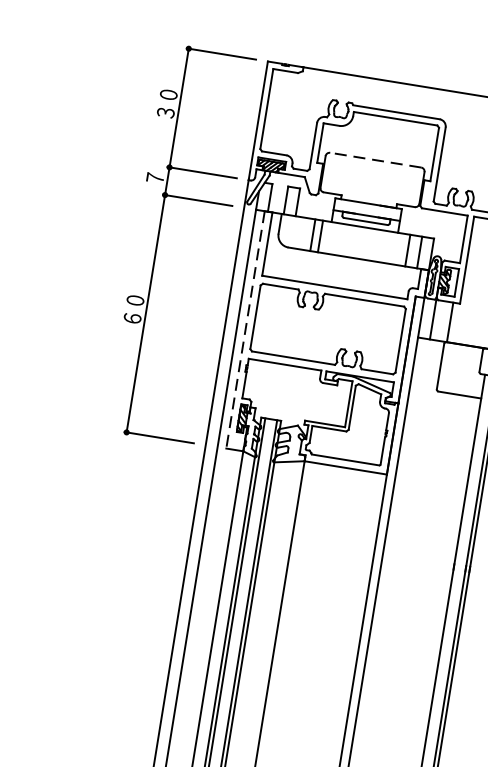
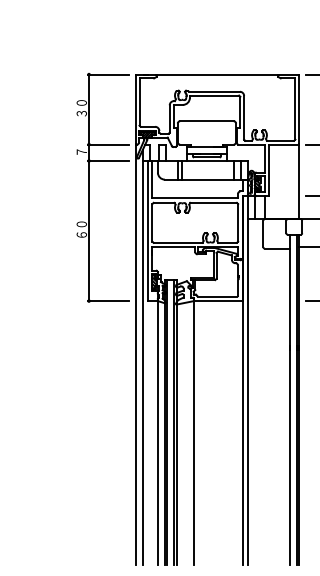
line: (374, 160) -> (206, 121), dashed -> solid
line: (244, 330) -> (147, 231), dashed -> solid

